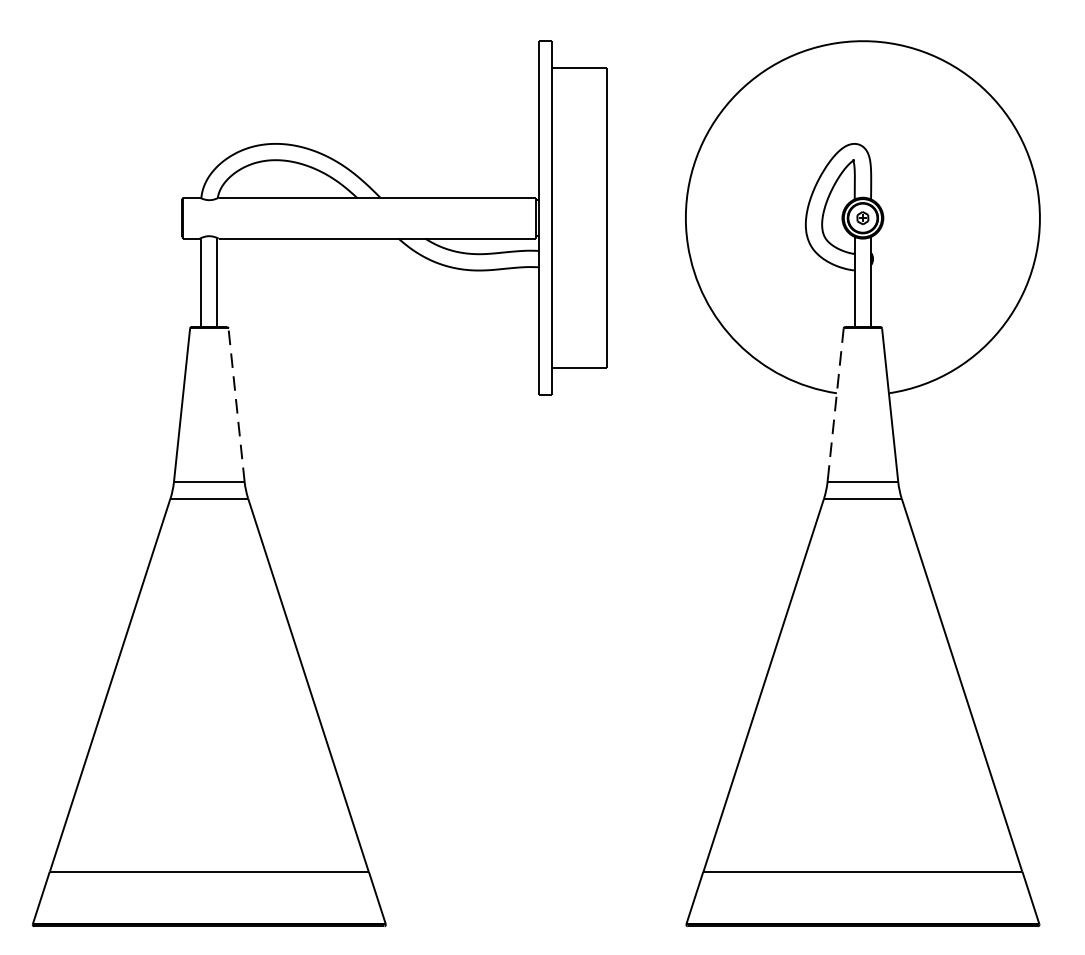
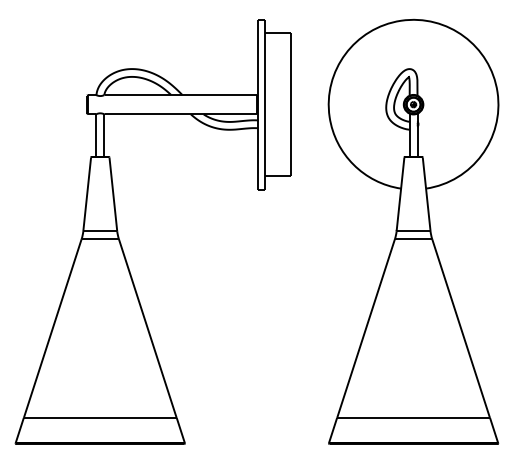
line: (236, 403) -> (113, 193), dashed -> solid
line: (835, 405) -> (400, 194), dashed -> solid

